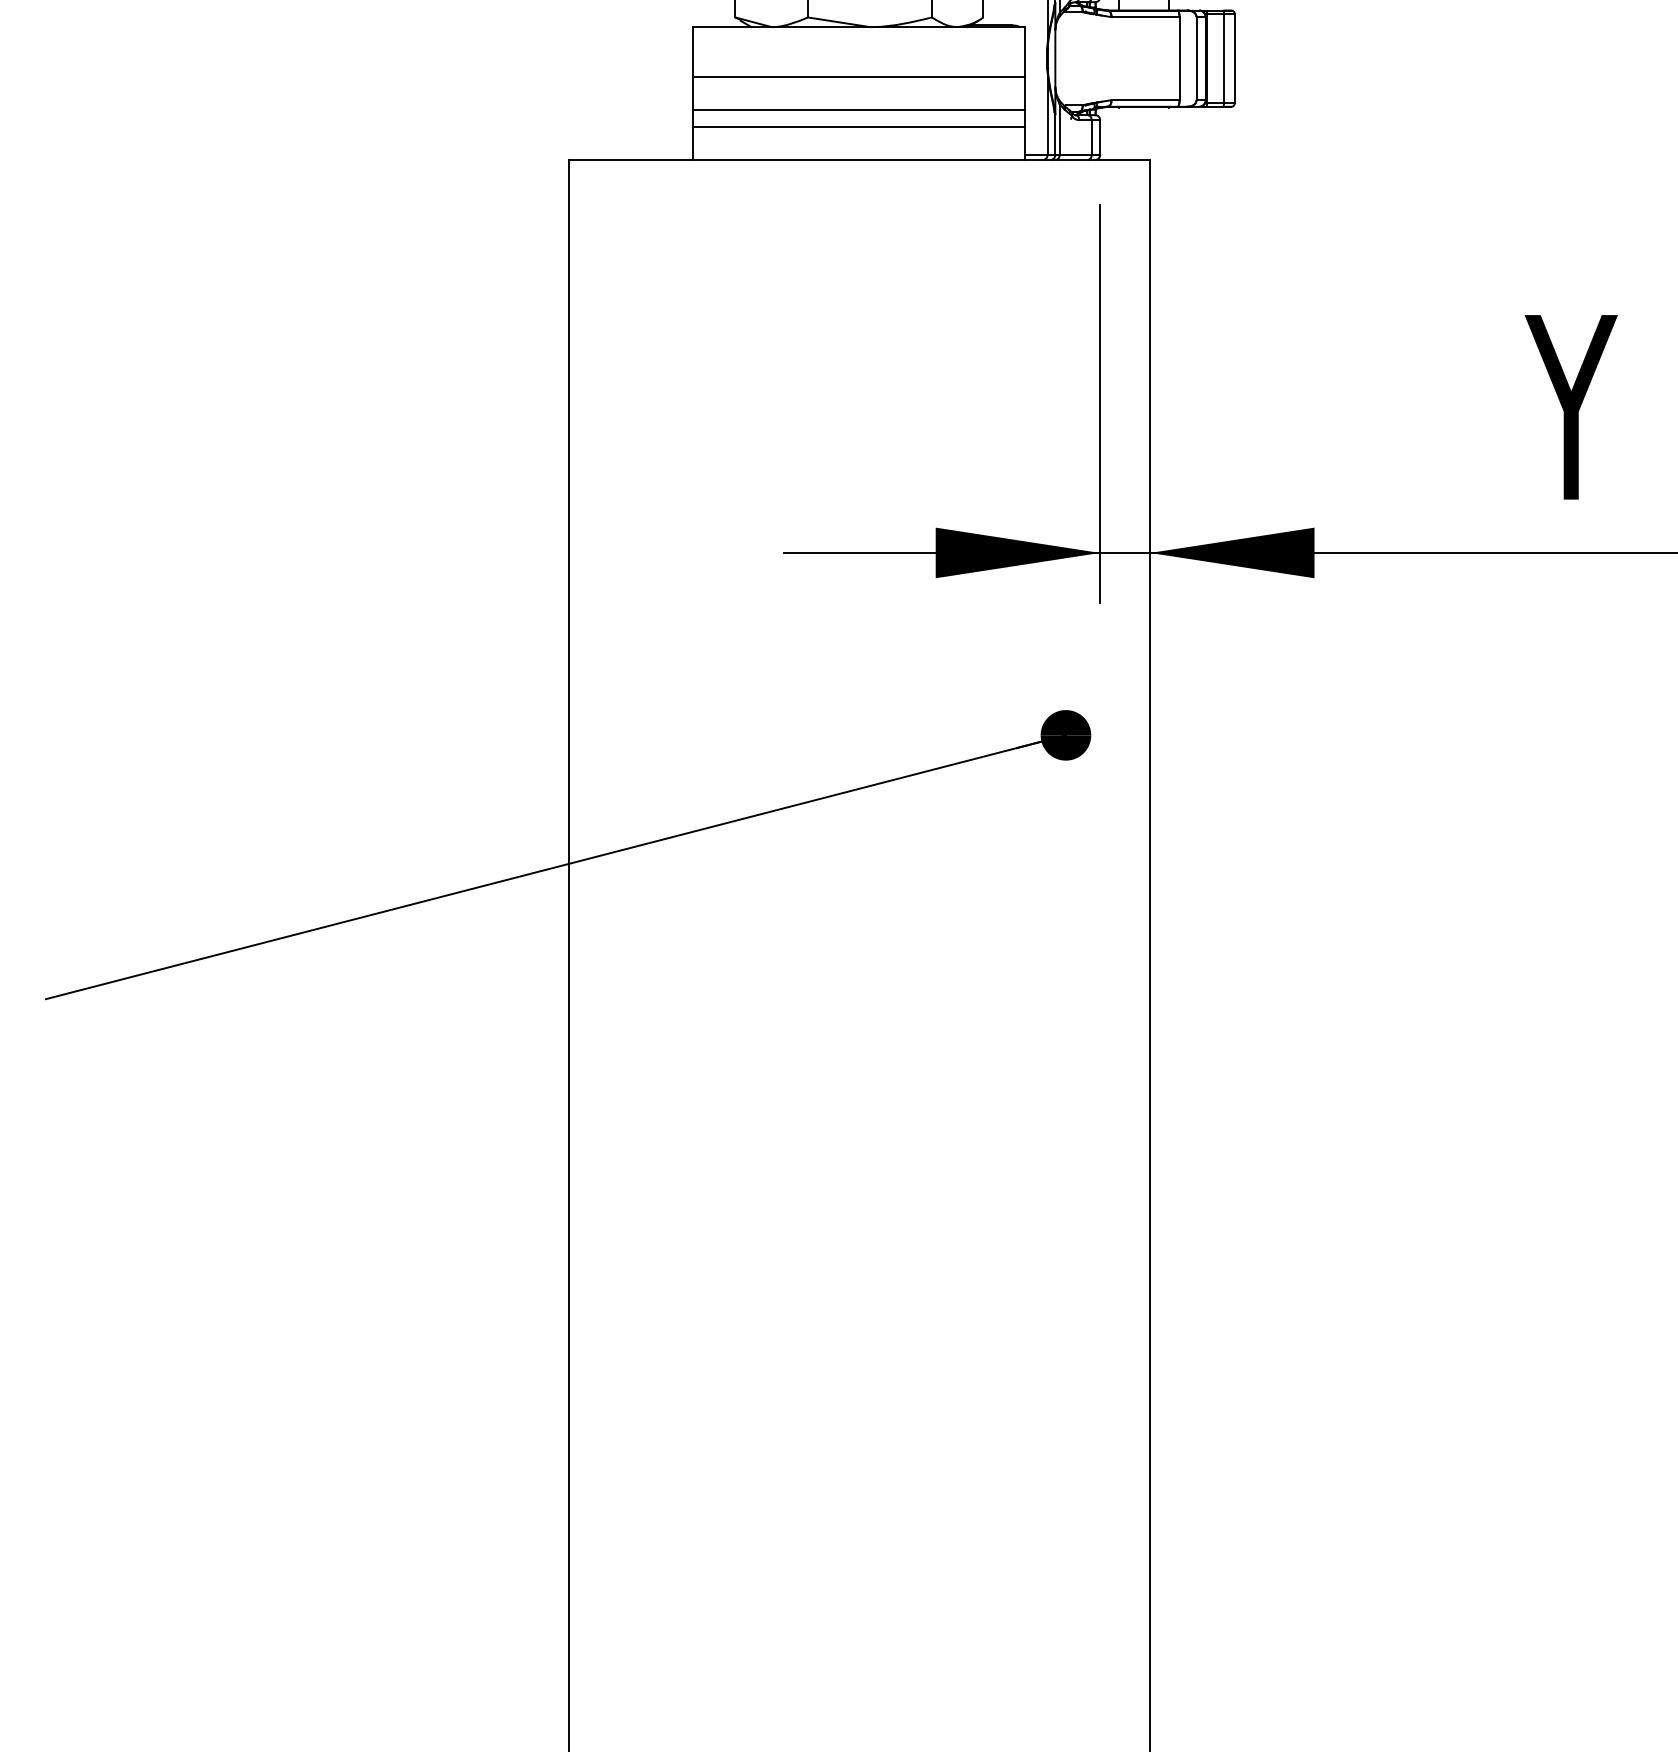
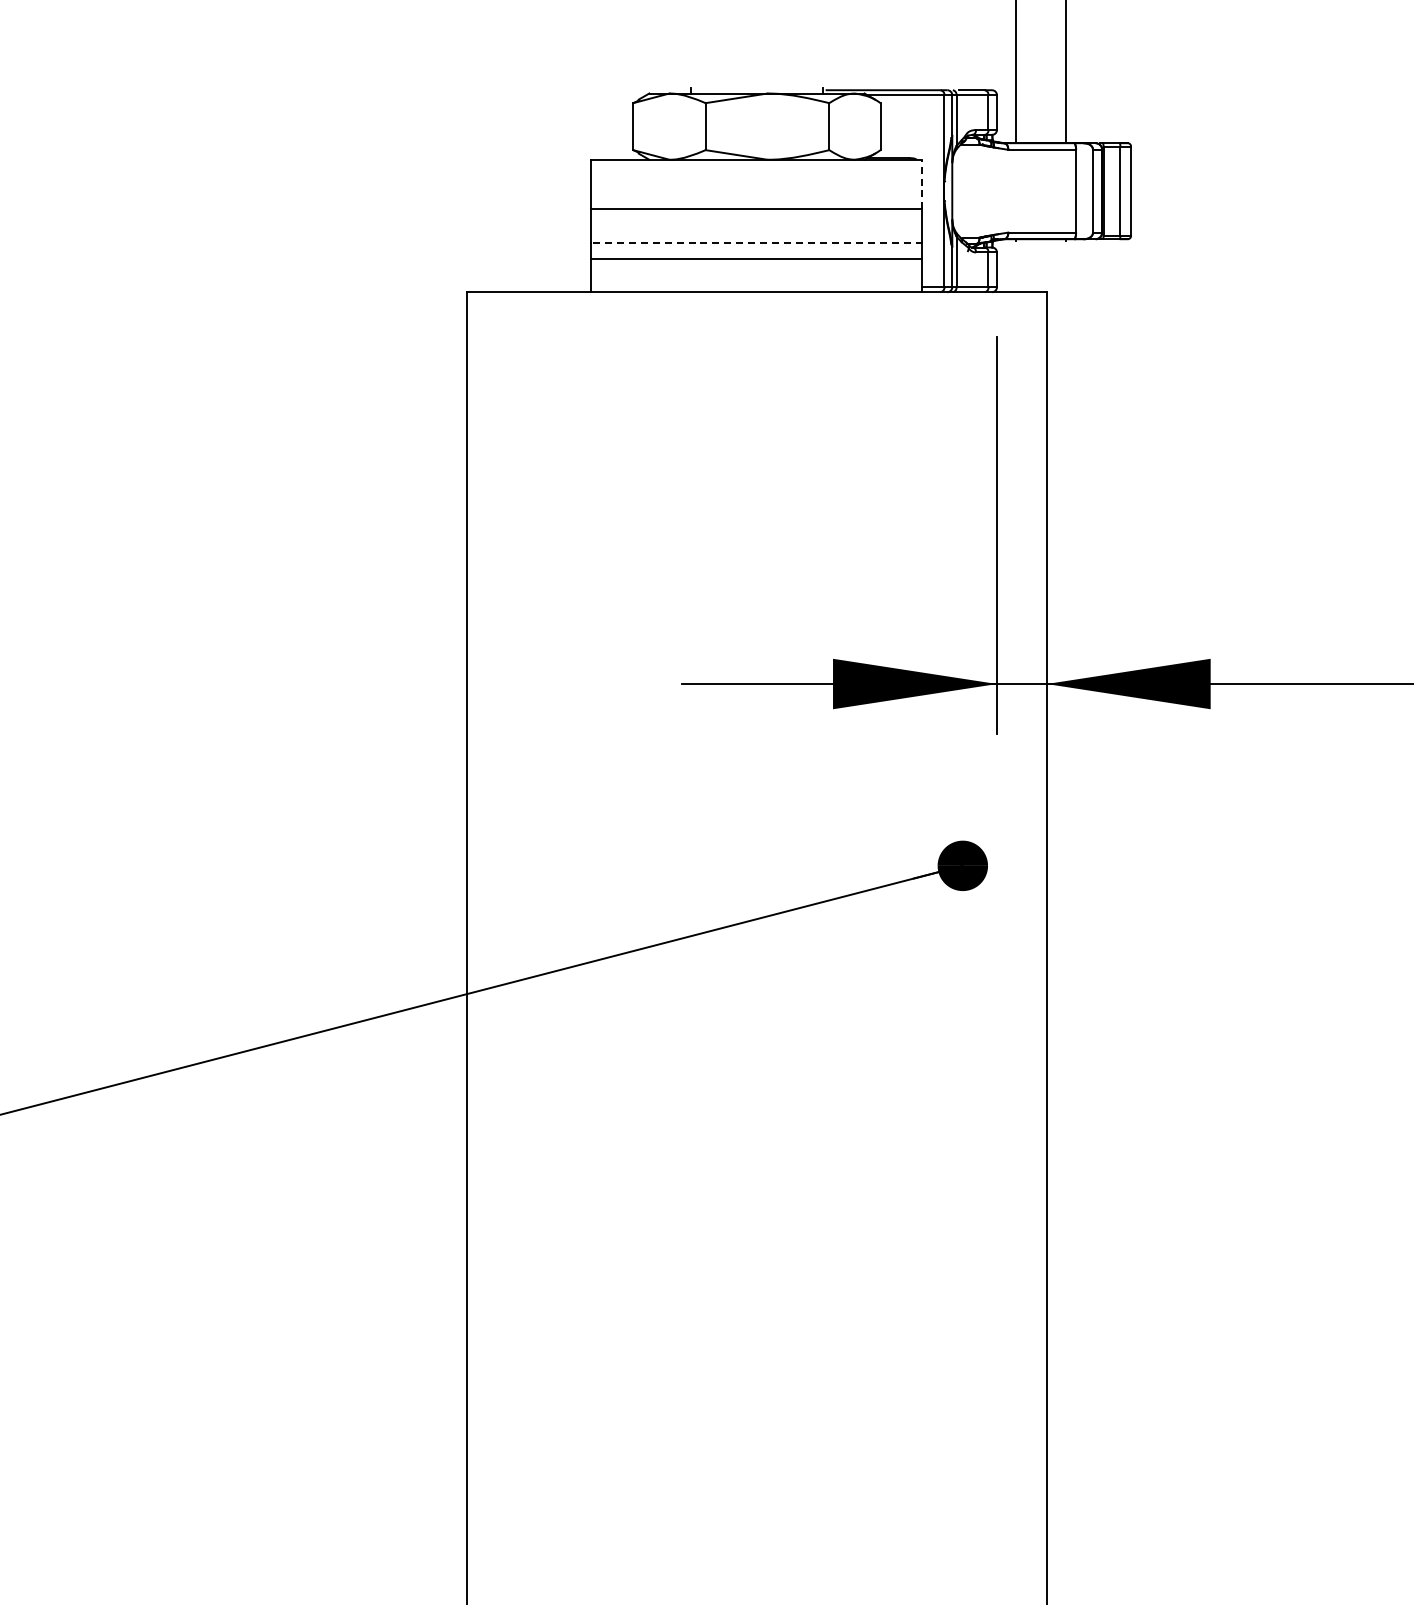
line: (1025, 52) -> (922, 185), solid -> dashed
line: (858, 110) -> (756, 242), solid -> dashed

